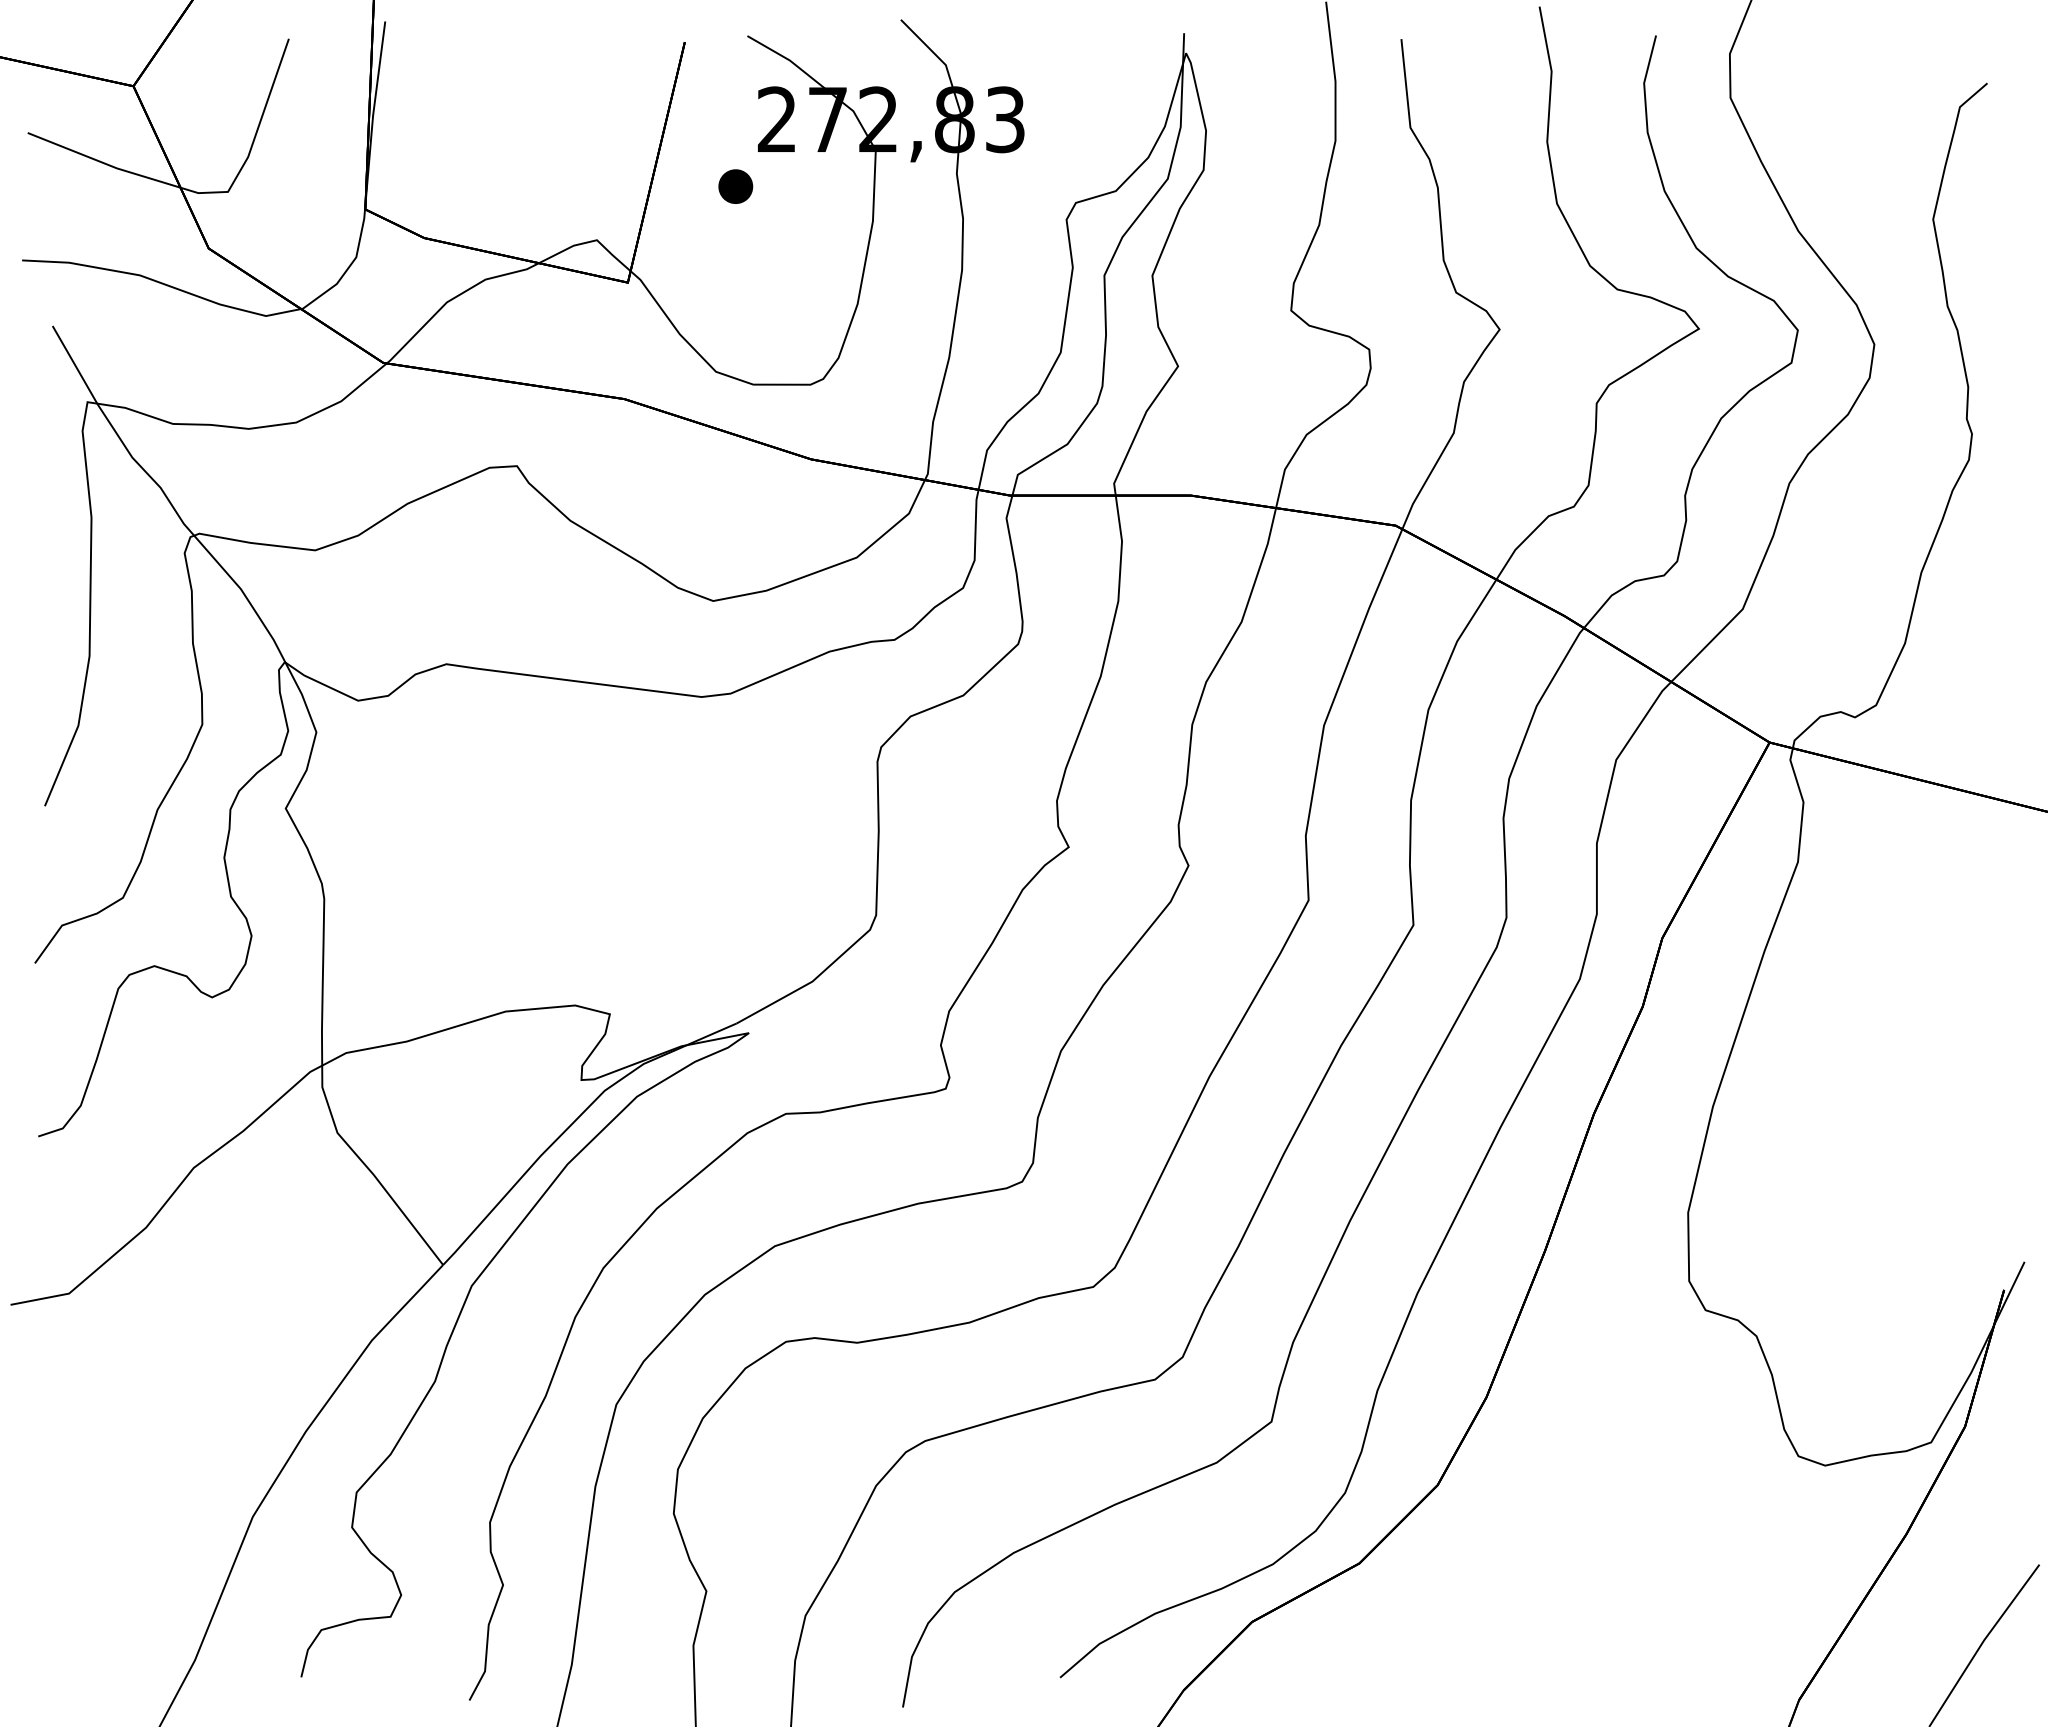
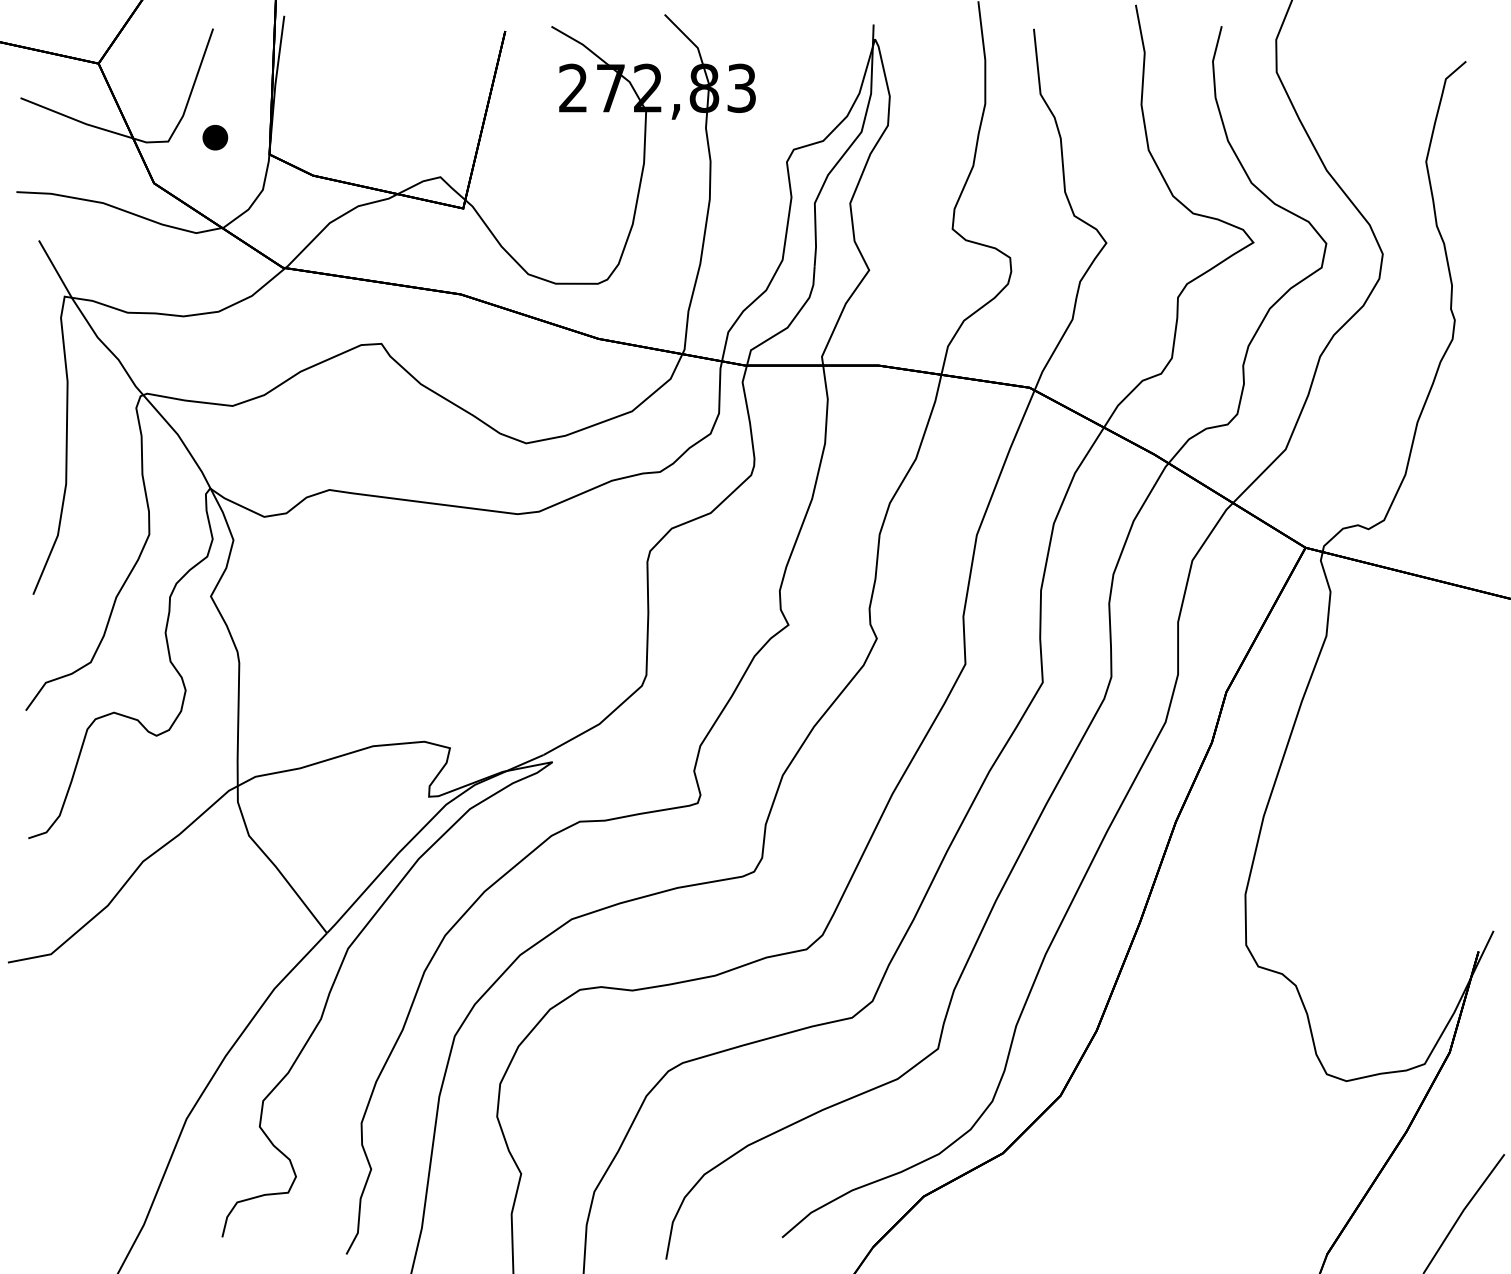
part: (735, 186) -> (215, 137), moved

